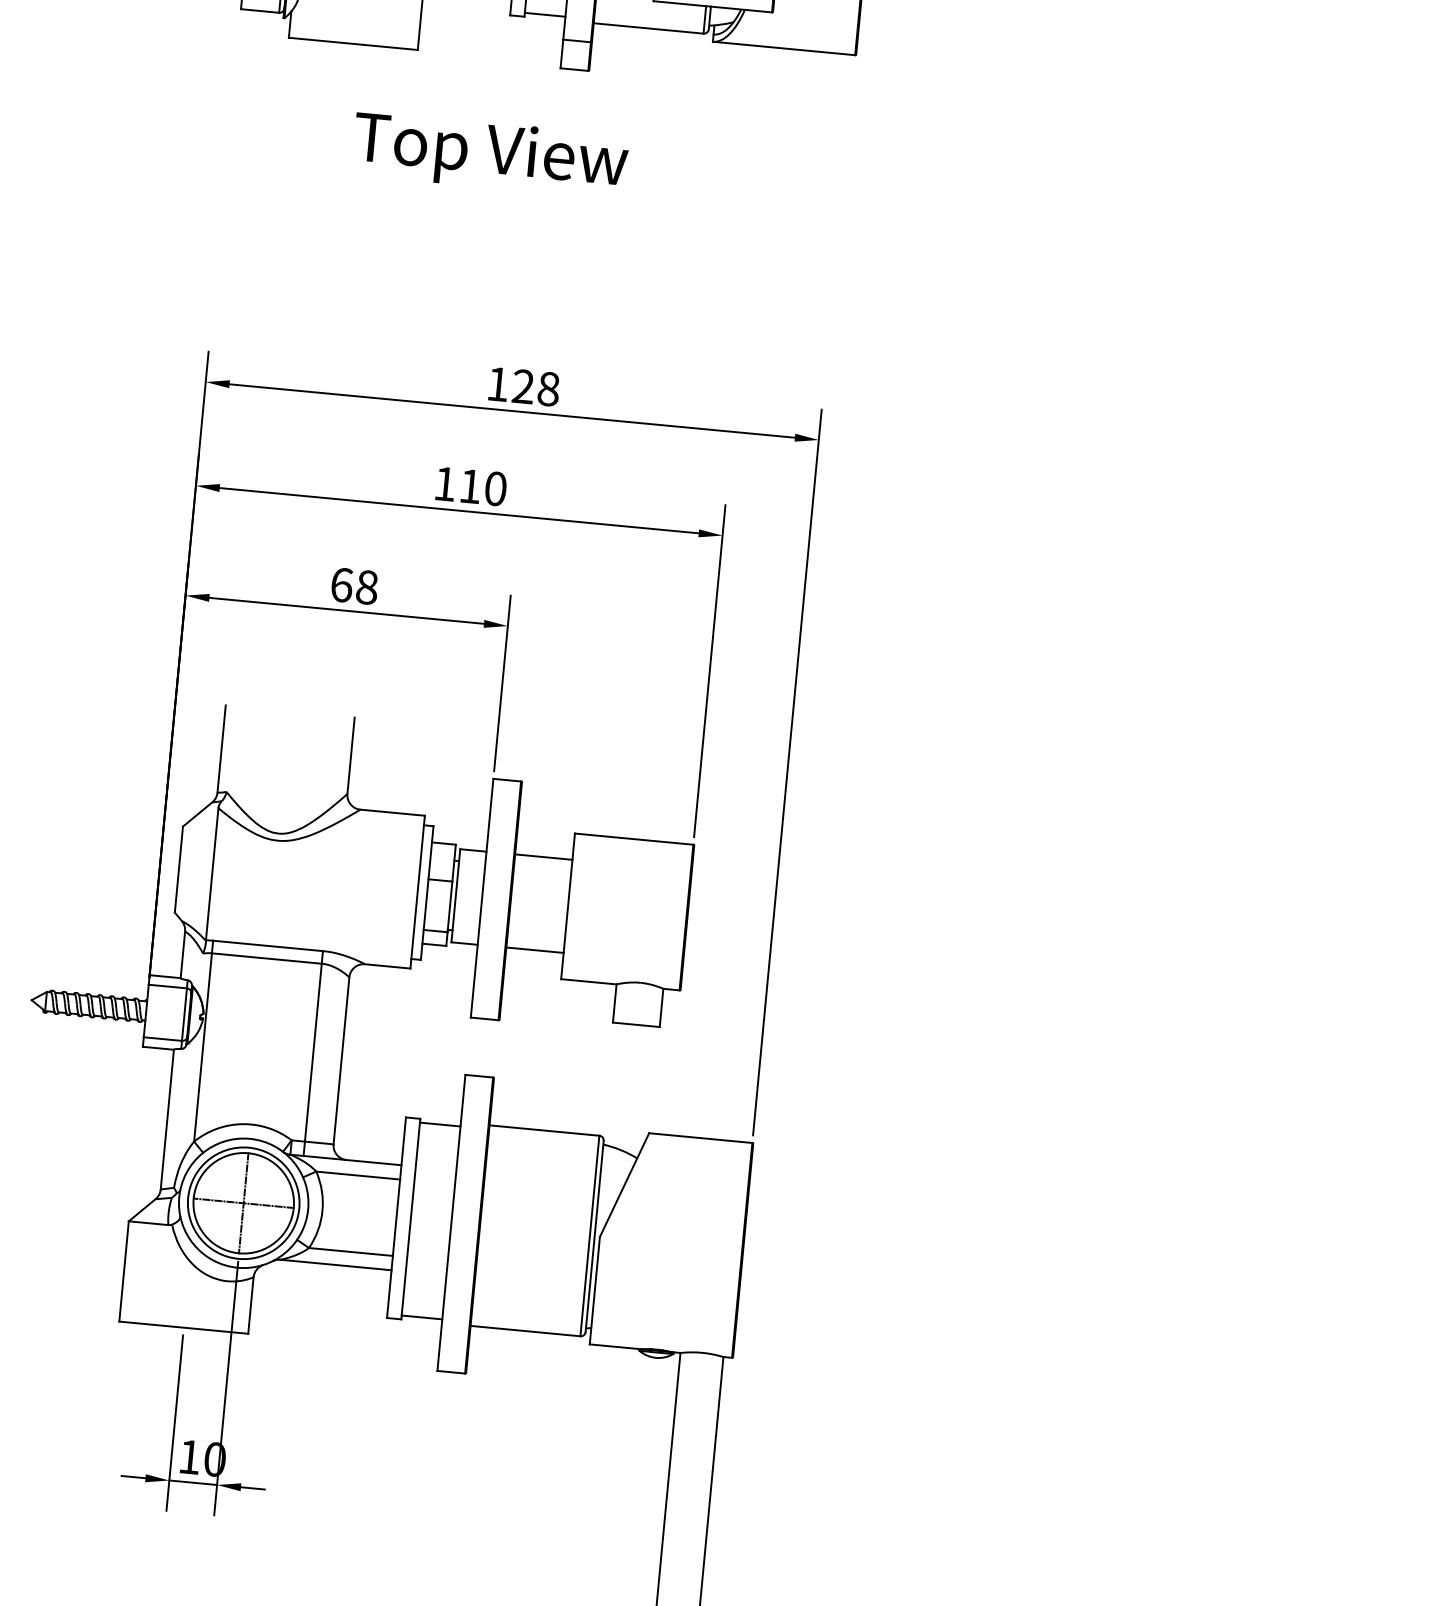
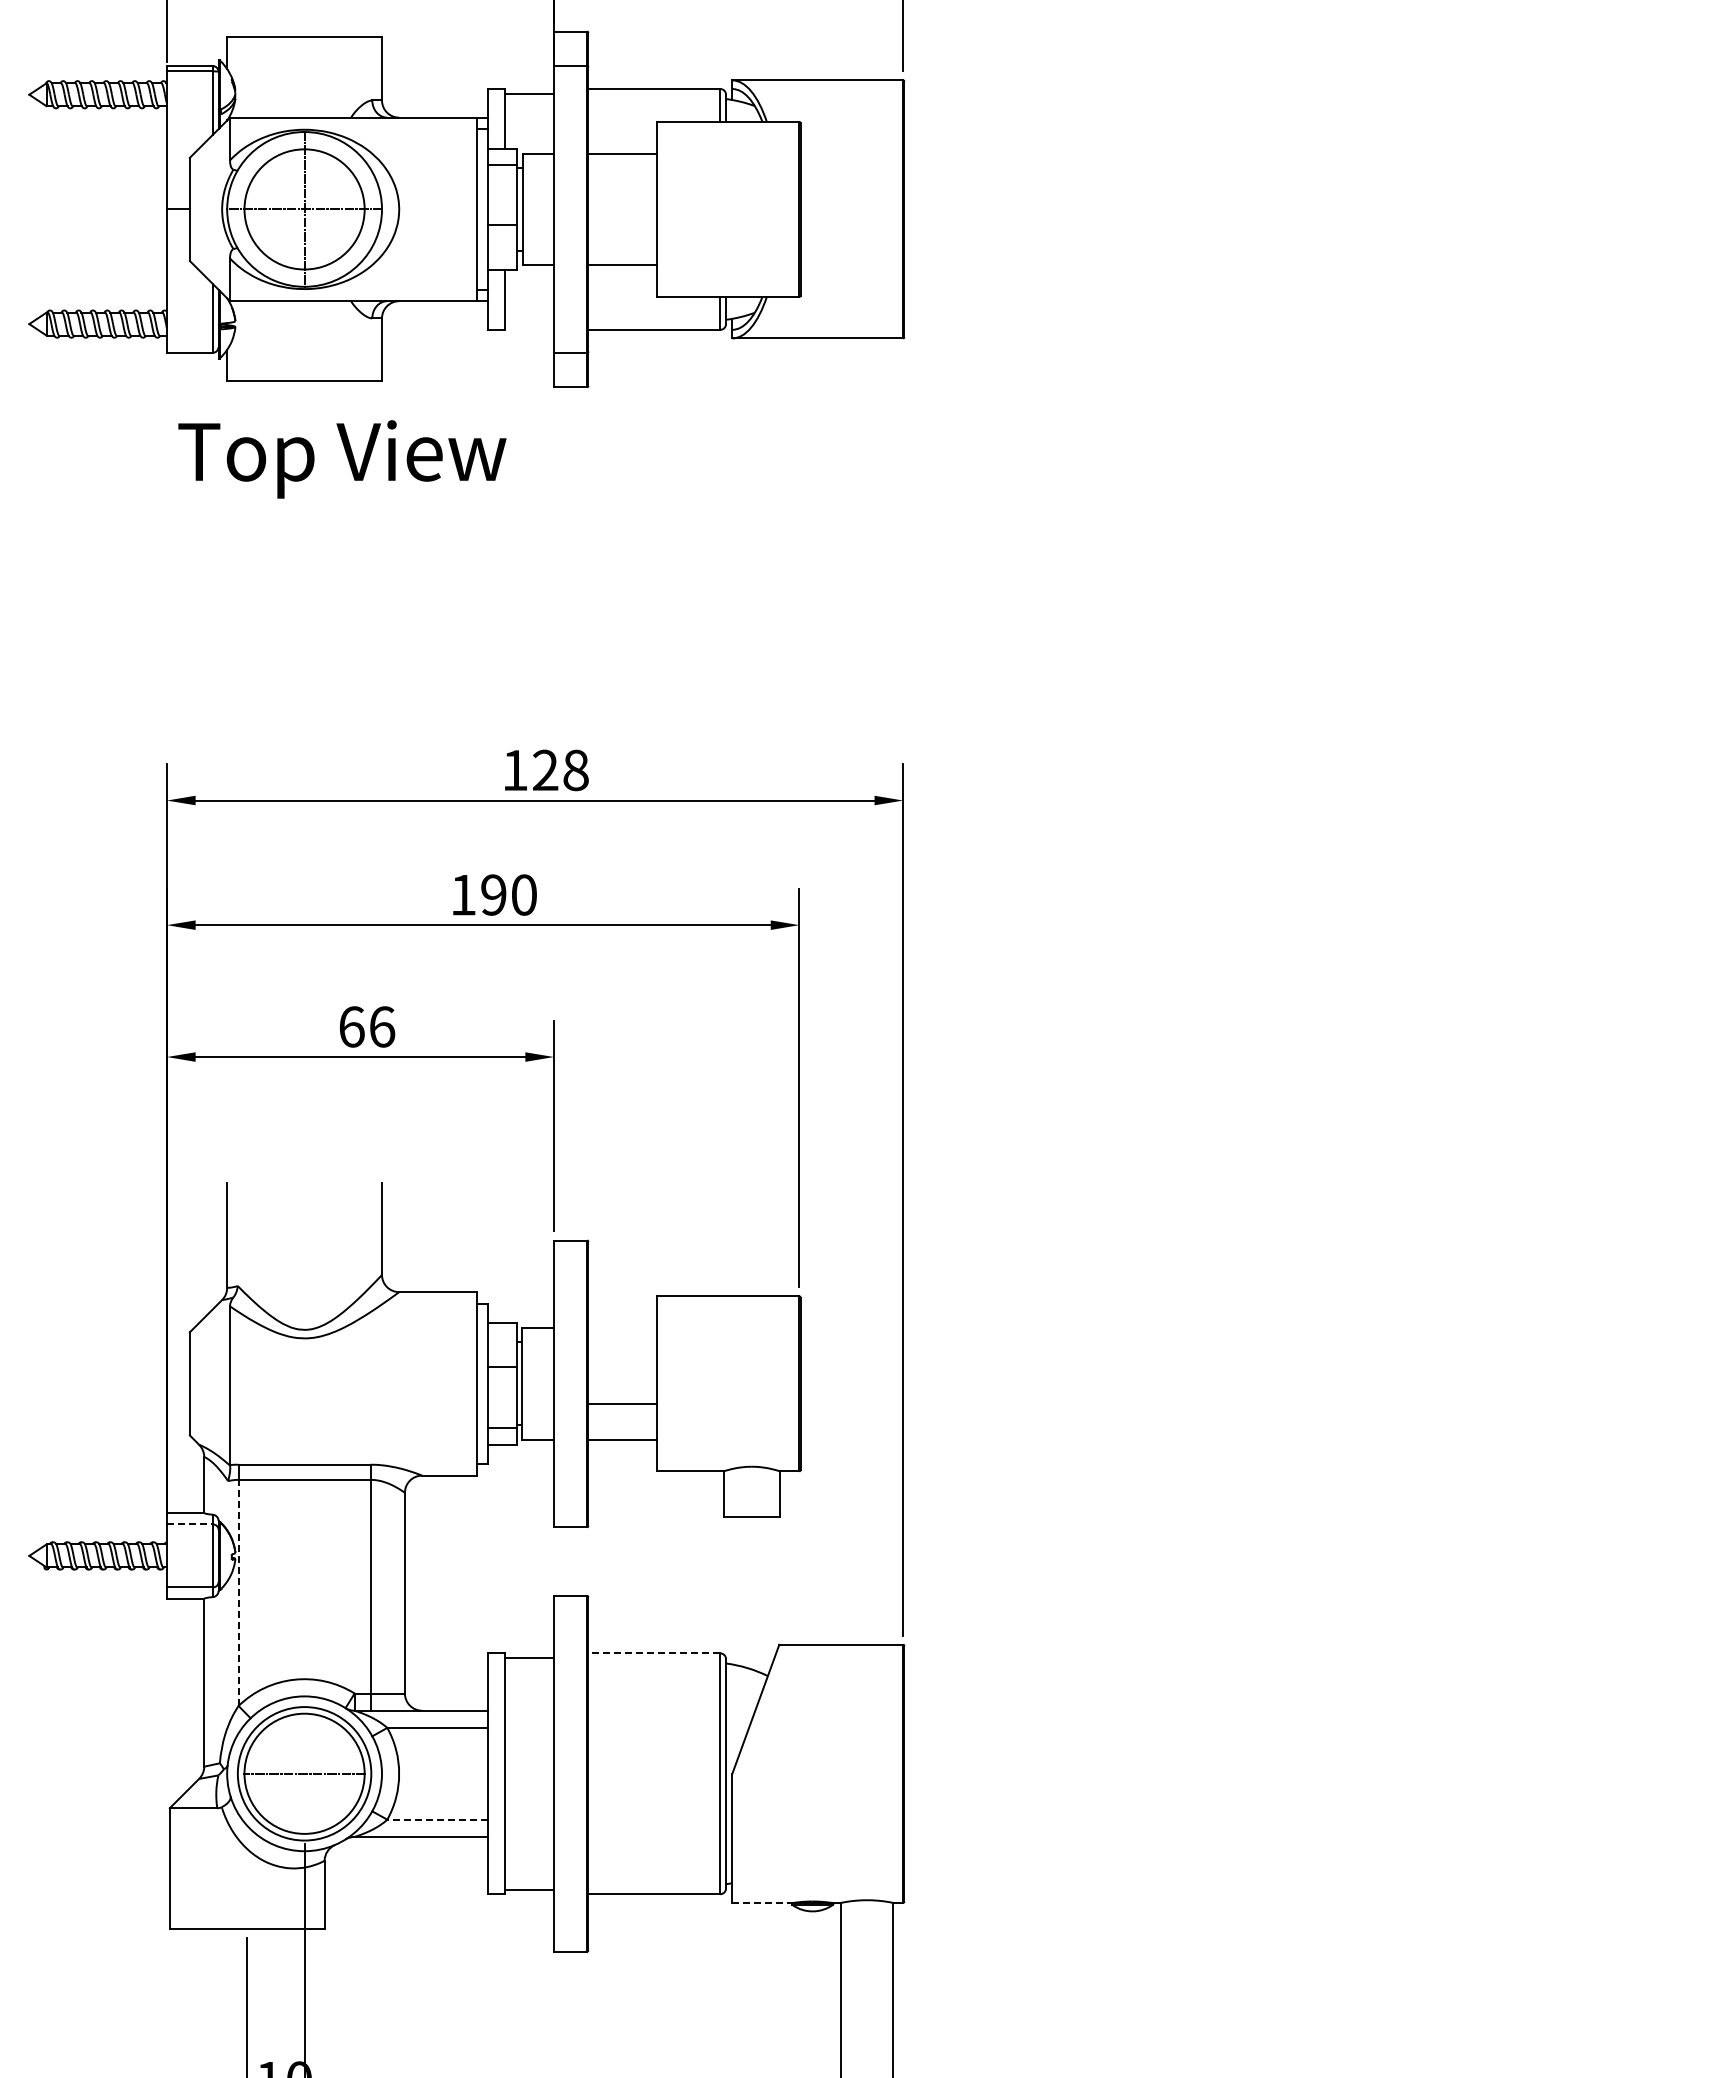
line: (545, 15) -> (529, 325), removed
text: (490, 155) -> (342, 459), moved
text: (470, 485) -> (493, 894), 110 -> 190
text: (367, 587) -> (382, 1026), 68 -> 66
line: (543, 856) -> (622, 1403), moved
line: (167, 986) -> (189, 1524), solid -> dashed
line: (202, 1047) -> (238, 1592), solid -> dashed
line: (544, 1130) -> (654, 1653), solid -> dashed
line: (243, 1203) -> (304, 1773), removed
line: (350, 1251) -> (437, 1819), solid -> dashed
line: (615, 1346) -> (763, 1902), solid -> dashed

